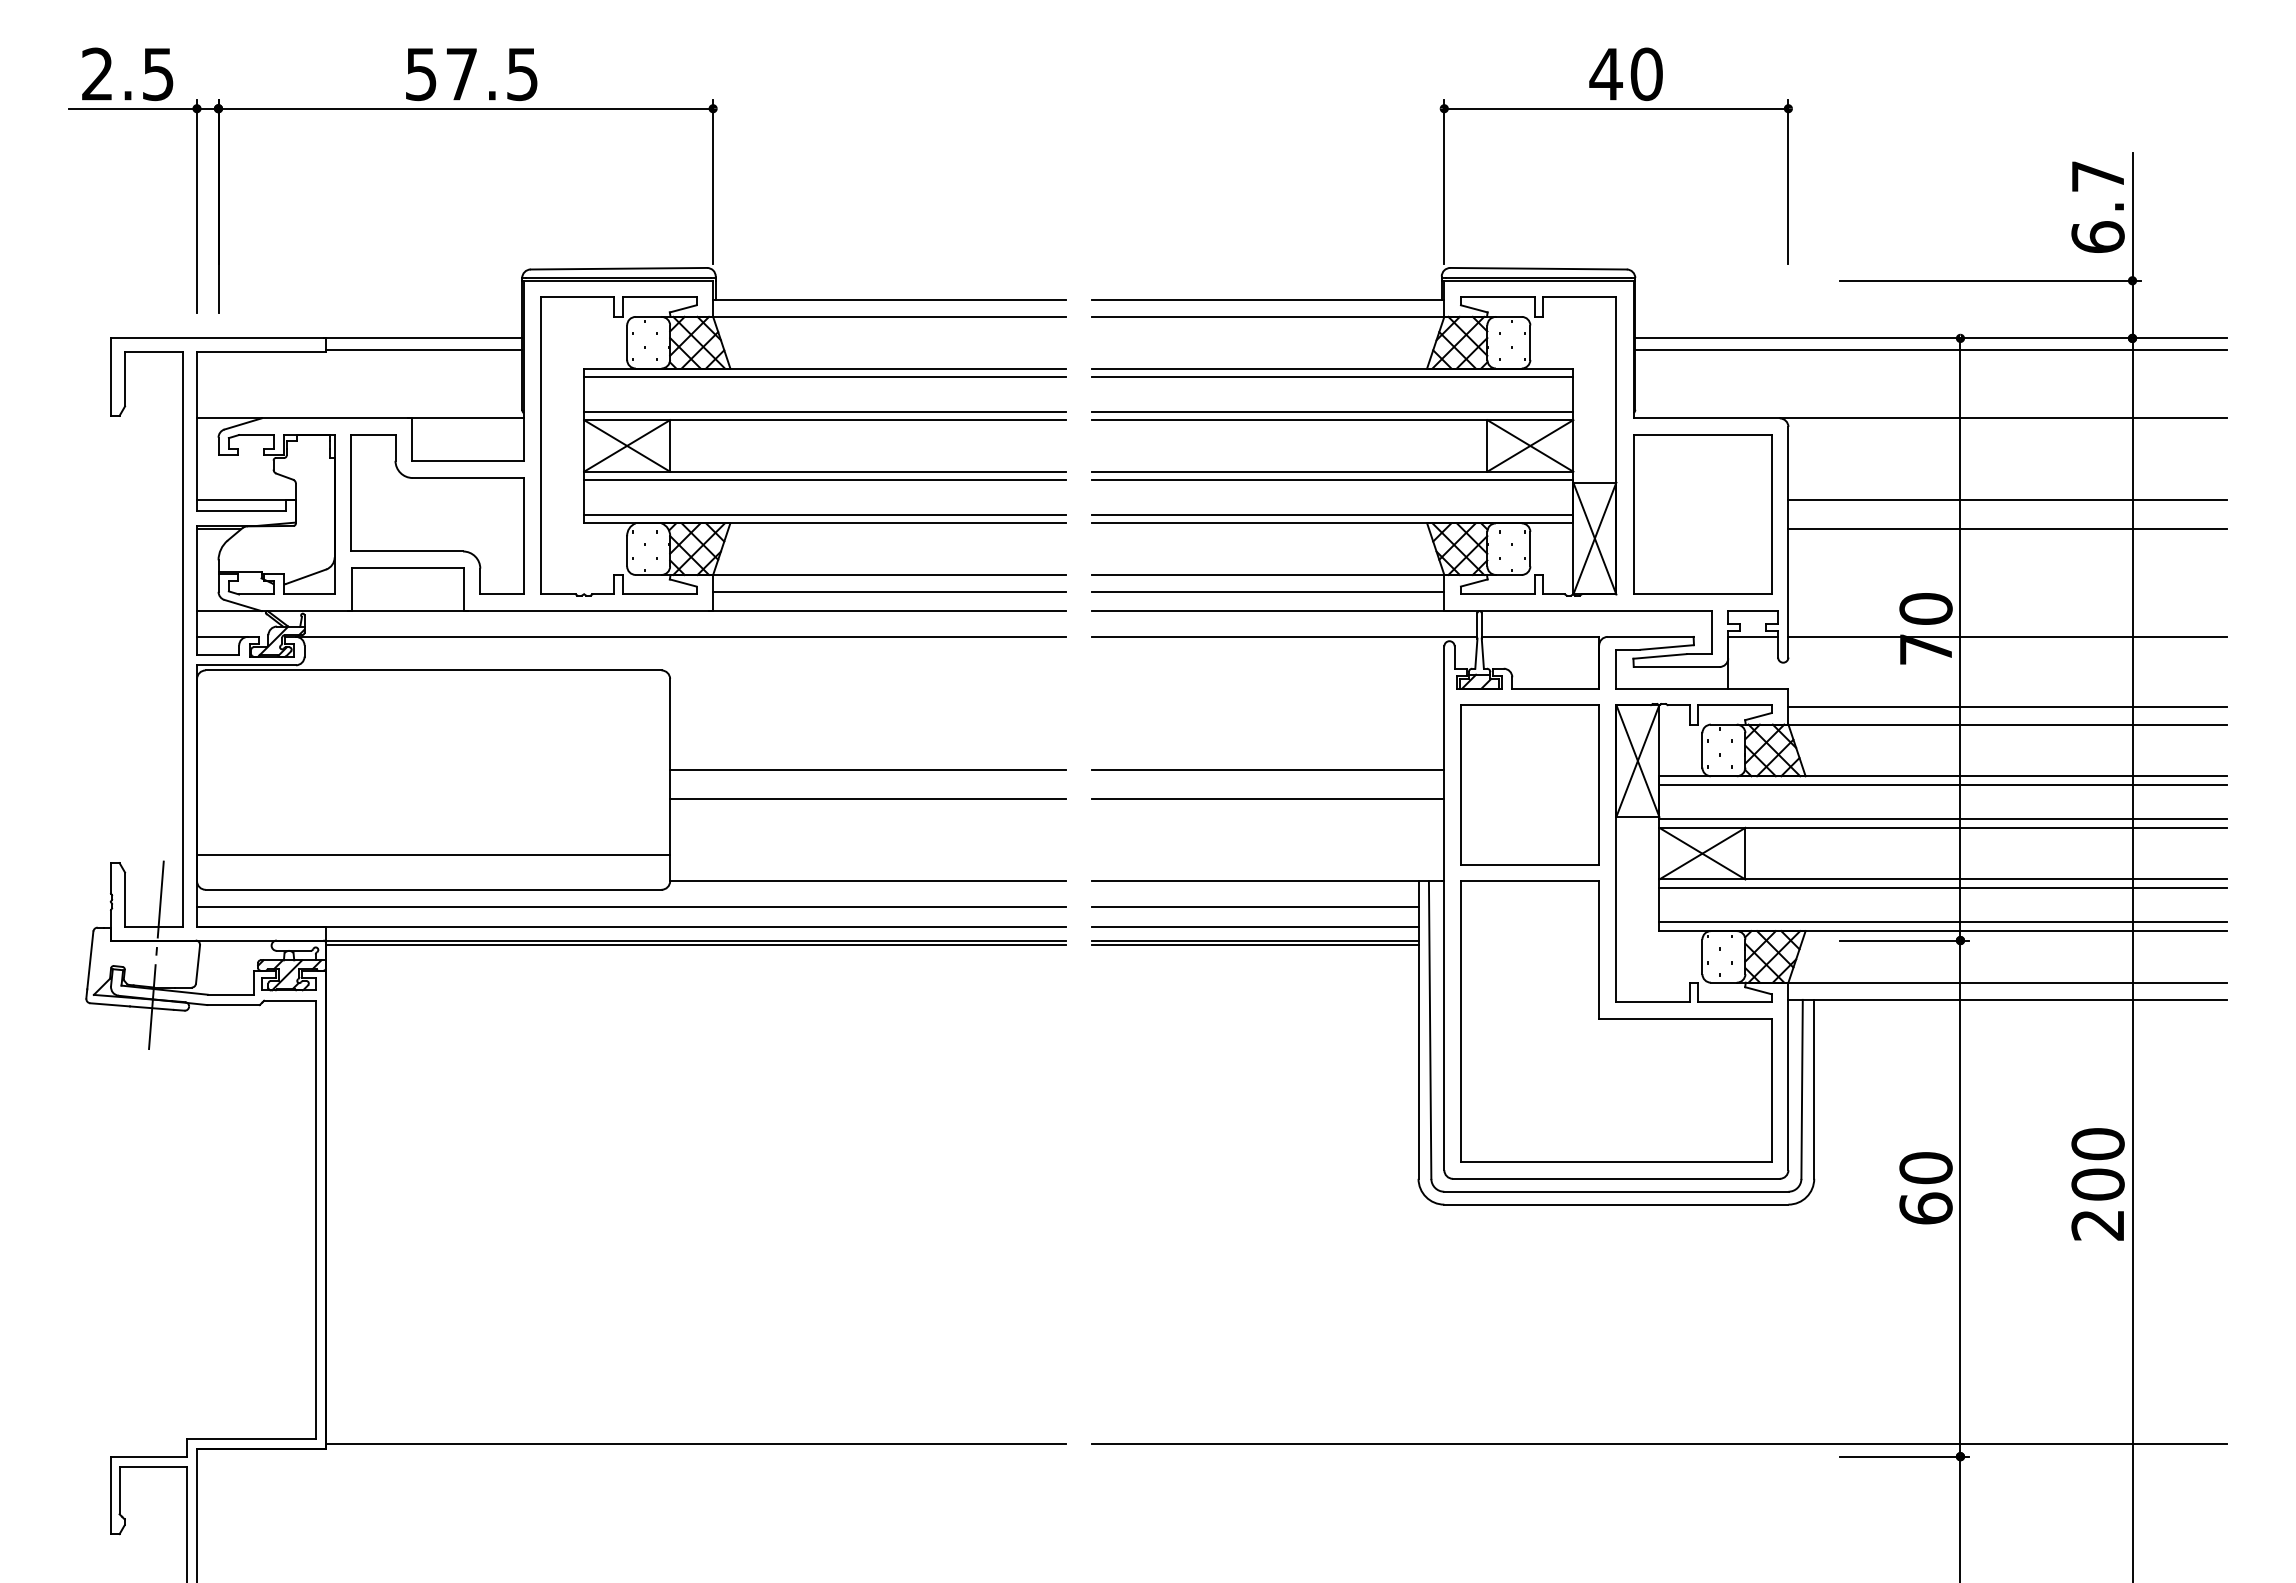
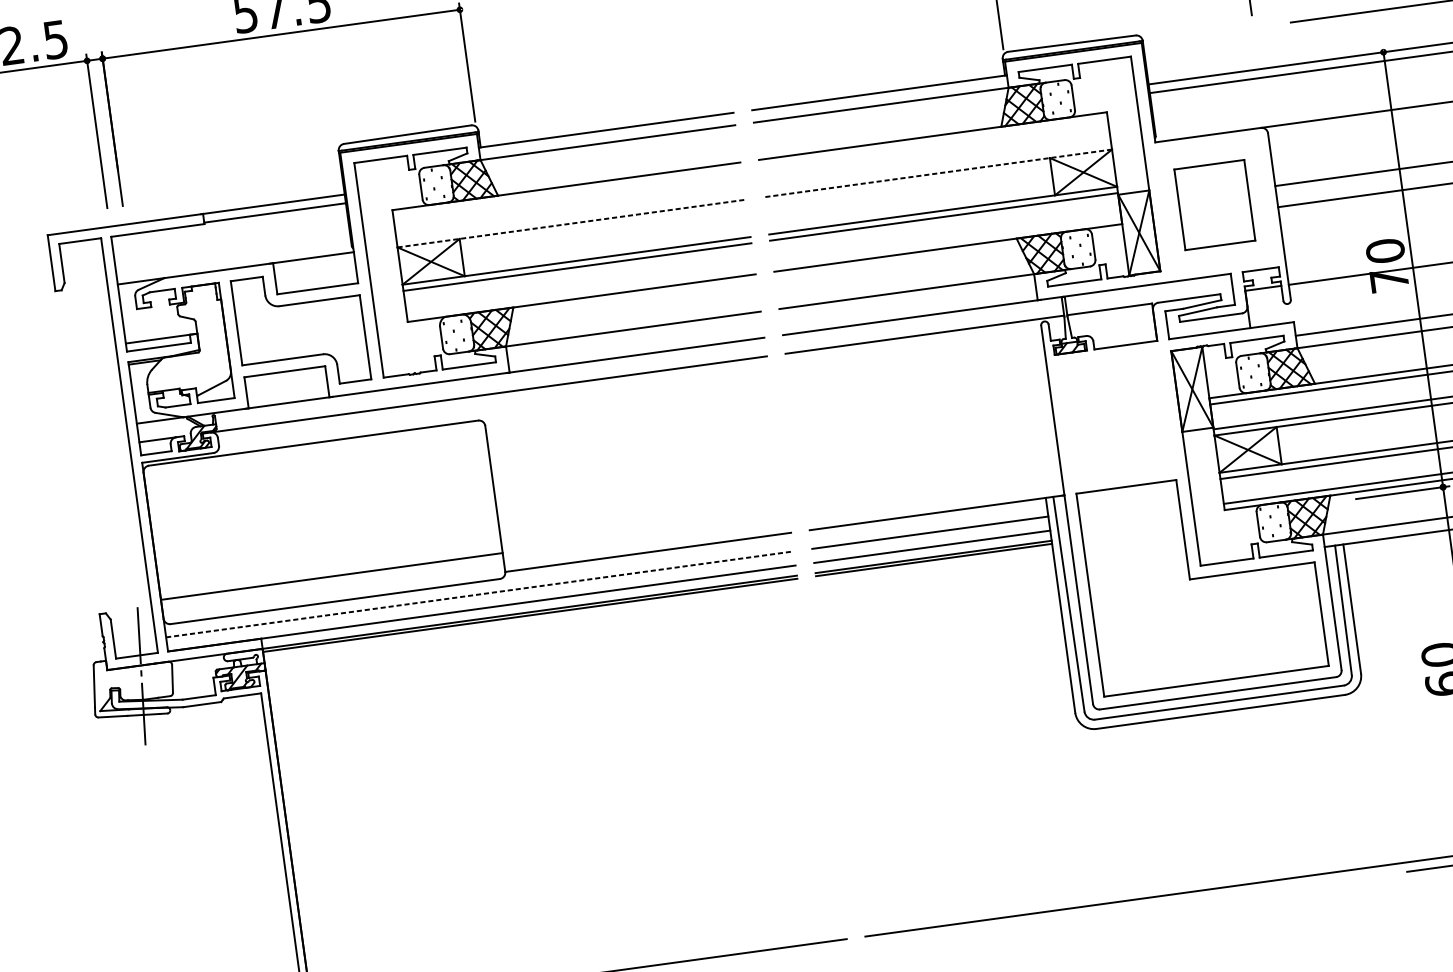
line: (824, 377) -> (566, 192), removed
line: (1332, 377) -> (933, 142), removed
line: (824, 411) -> (570, 217), removed
line: (1332, 411) -> (937, 167), removed
line: (825, 420) -> (571, 223), solid -> dashed
line: (1332, 420) -> (938, 173), solid -> dashed
line: (824, 514) -> (580, 291), removed
line: (1332, 514) -> (947, 241), removed
part: (1702, 514) -> (1214, 204), size x0.7
line: (889, 592) -> (635, 341), removed
line: (1267, 592) -> (908, 304), removed
line: (867, 770) -> (636, 472), removed
line: (1267, 770) -> (925, 432), removed
part: (1529, 784) -> (1116, 417), removed
line: (867, 799) -> (639, 493), removed
line: (1267, 799) -> (928, 453), removed
line: (631, 907) -> (479, 594), solid -> dashed

